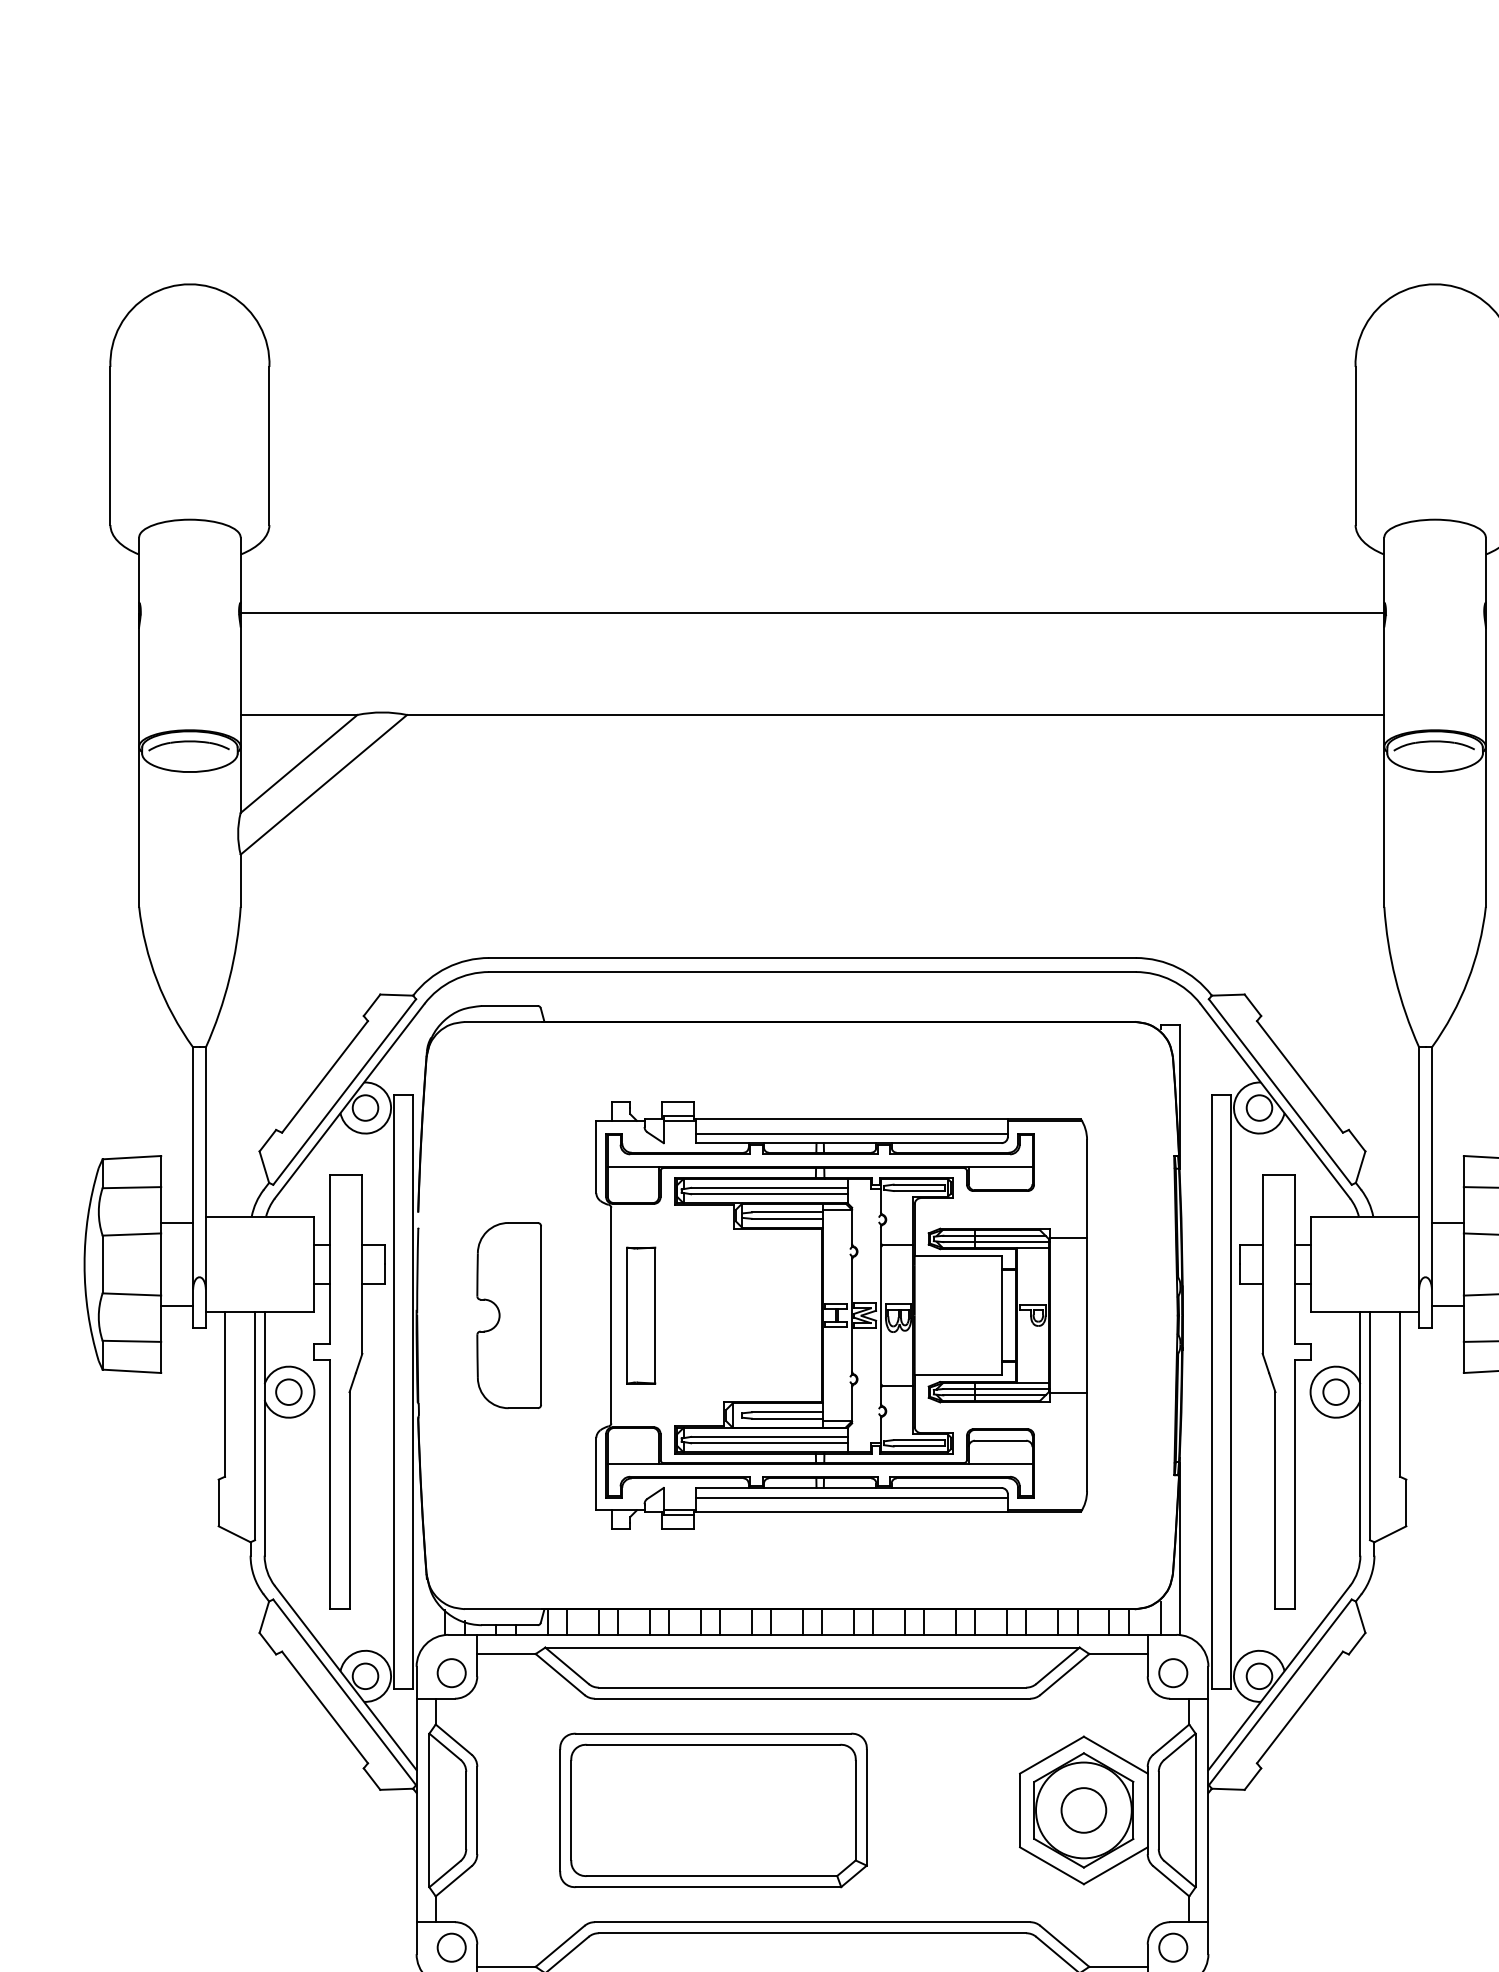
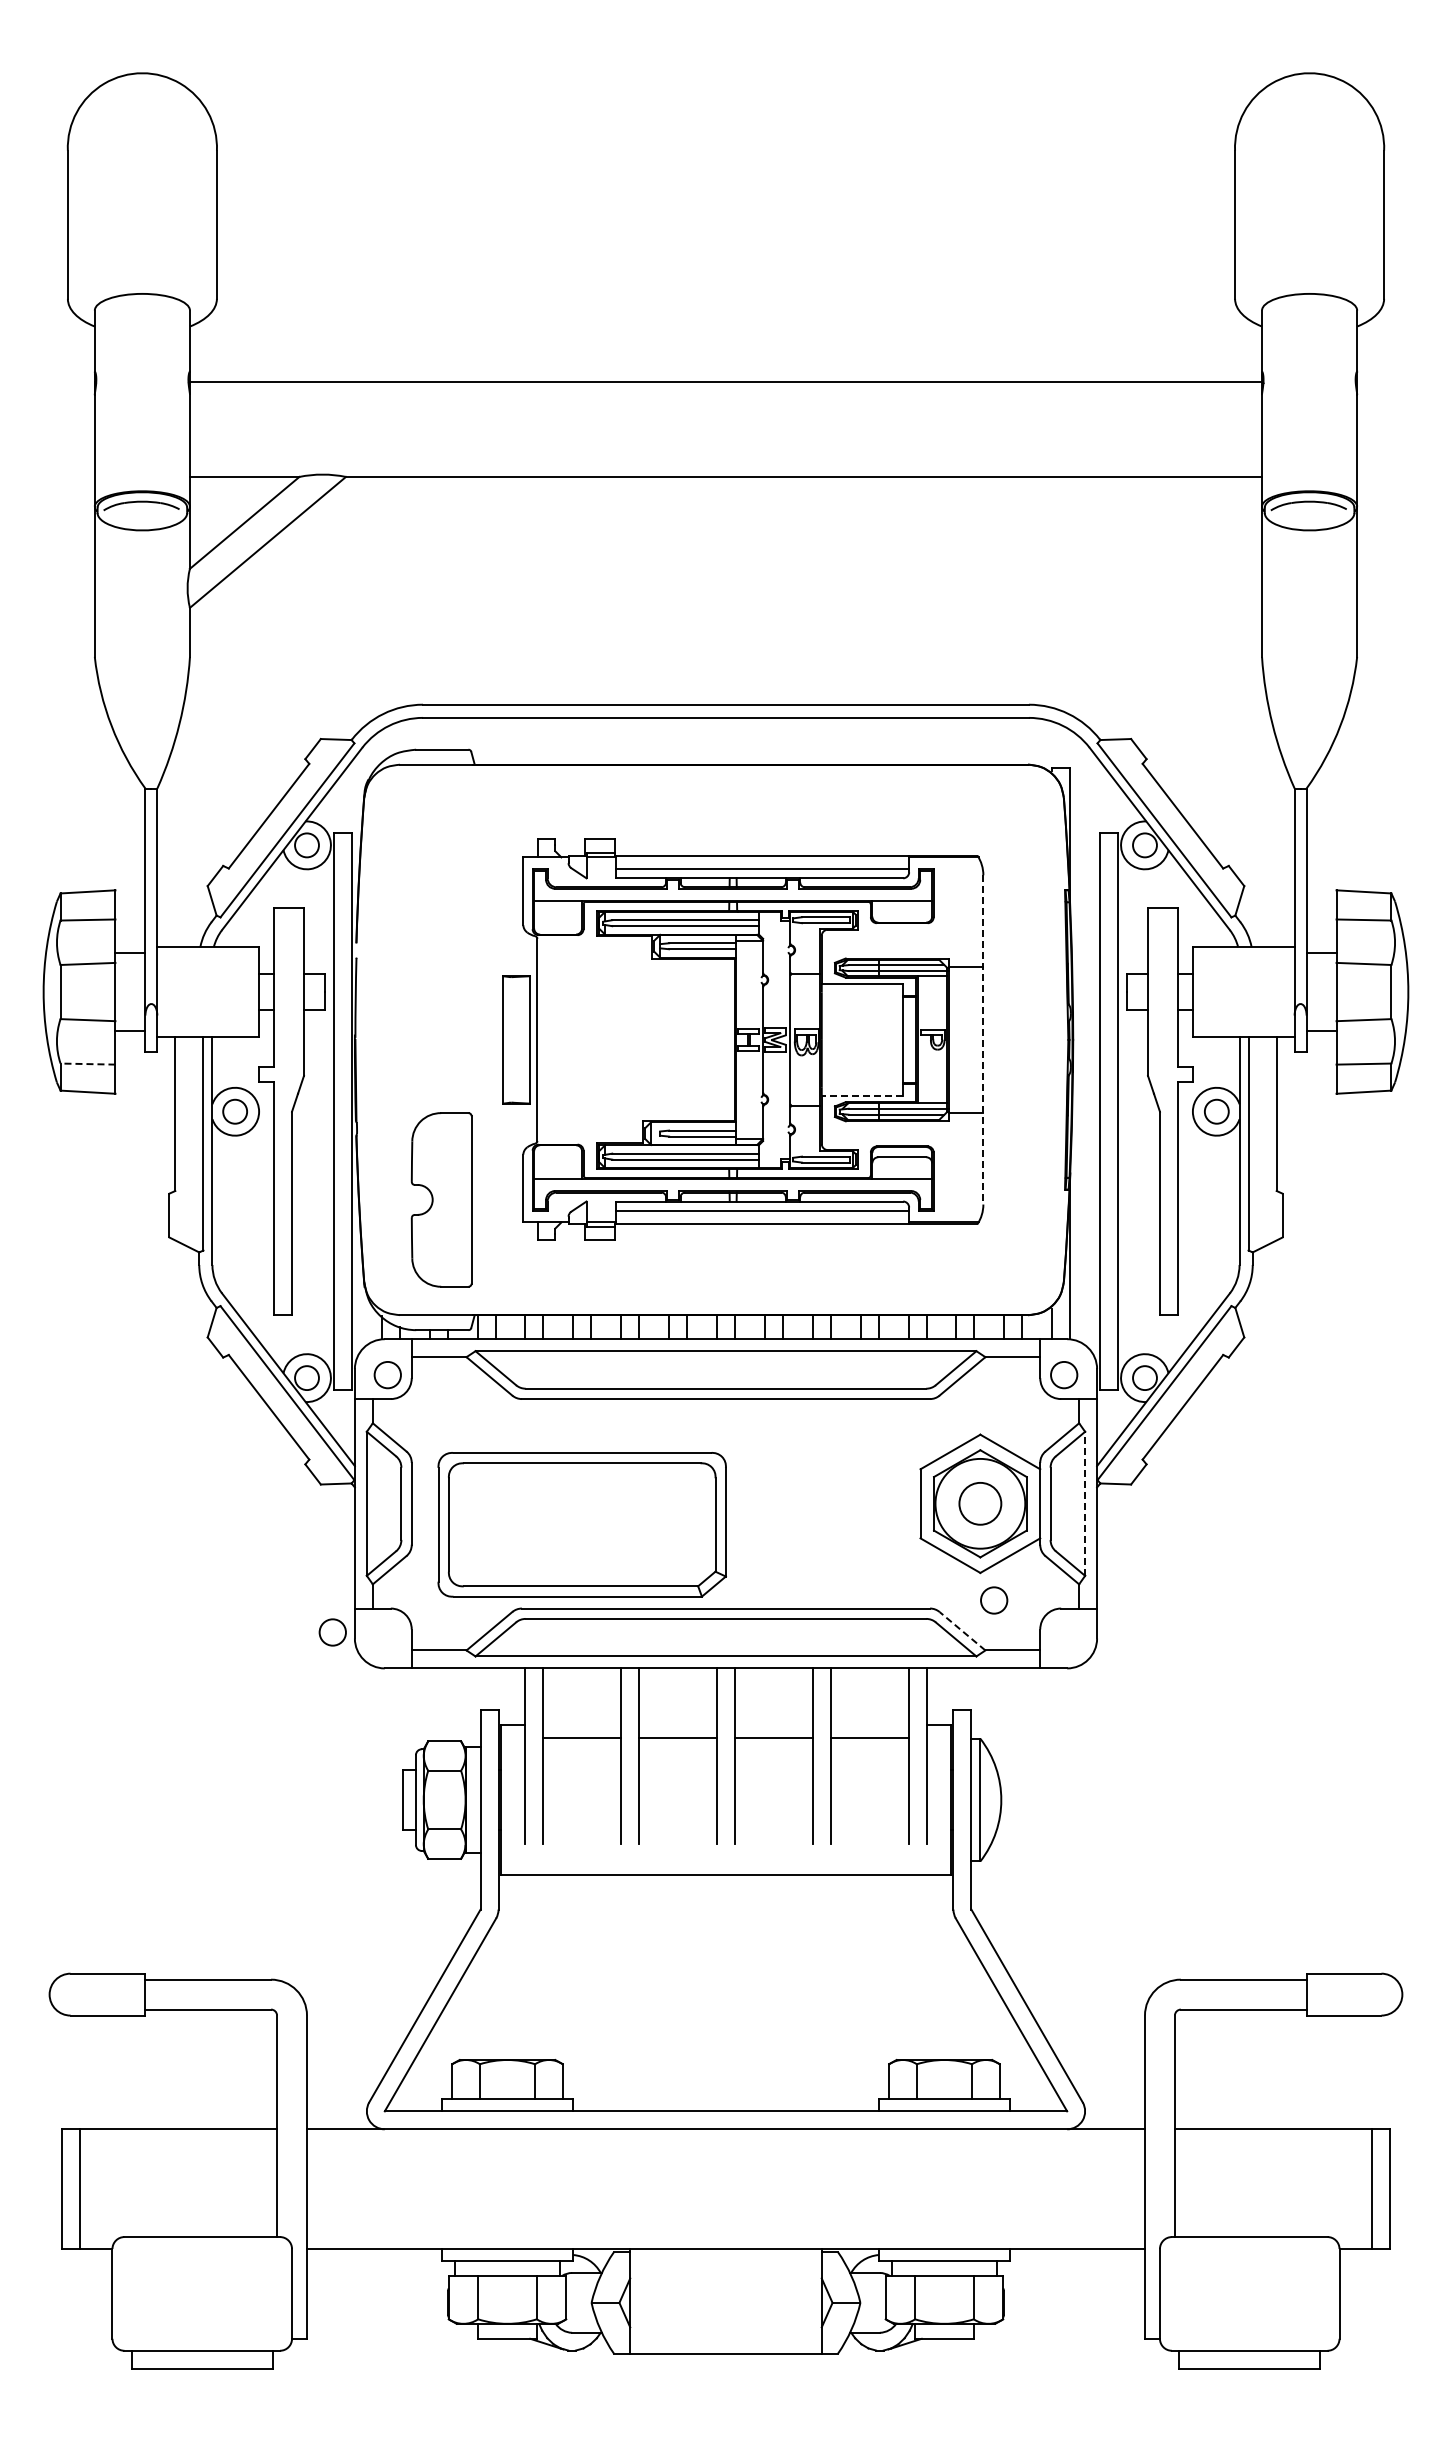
part: (509, 1315) -> (441, 1199), moved
part: (641, 1315) -> (516, 1039), moved
line: (1087, 1315) -> (983, 1039), solid -> dashed
line: (131, 1341) -> (87, 1064), solid -> dashed
line: (958, 1374) -> (862, 1095), solid -> dashed
part: (712, 1810) -> (581, 1524), moved
line: (1196, 1810) -> (1085, 1503), solid -> dashed
line: (1064, 1946) -> (962, 1631), solid -> dashed
circle: (451, 1947) -> (332, 1632), moved
circle: (1173, 1947) -> (994, 1600), moved

